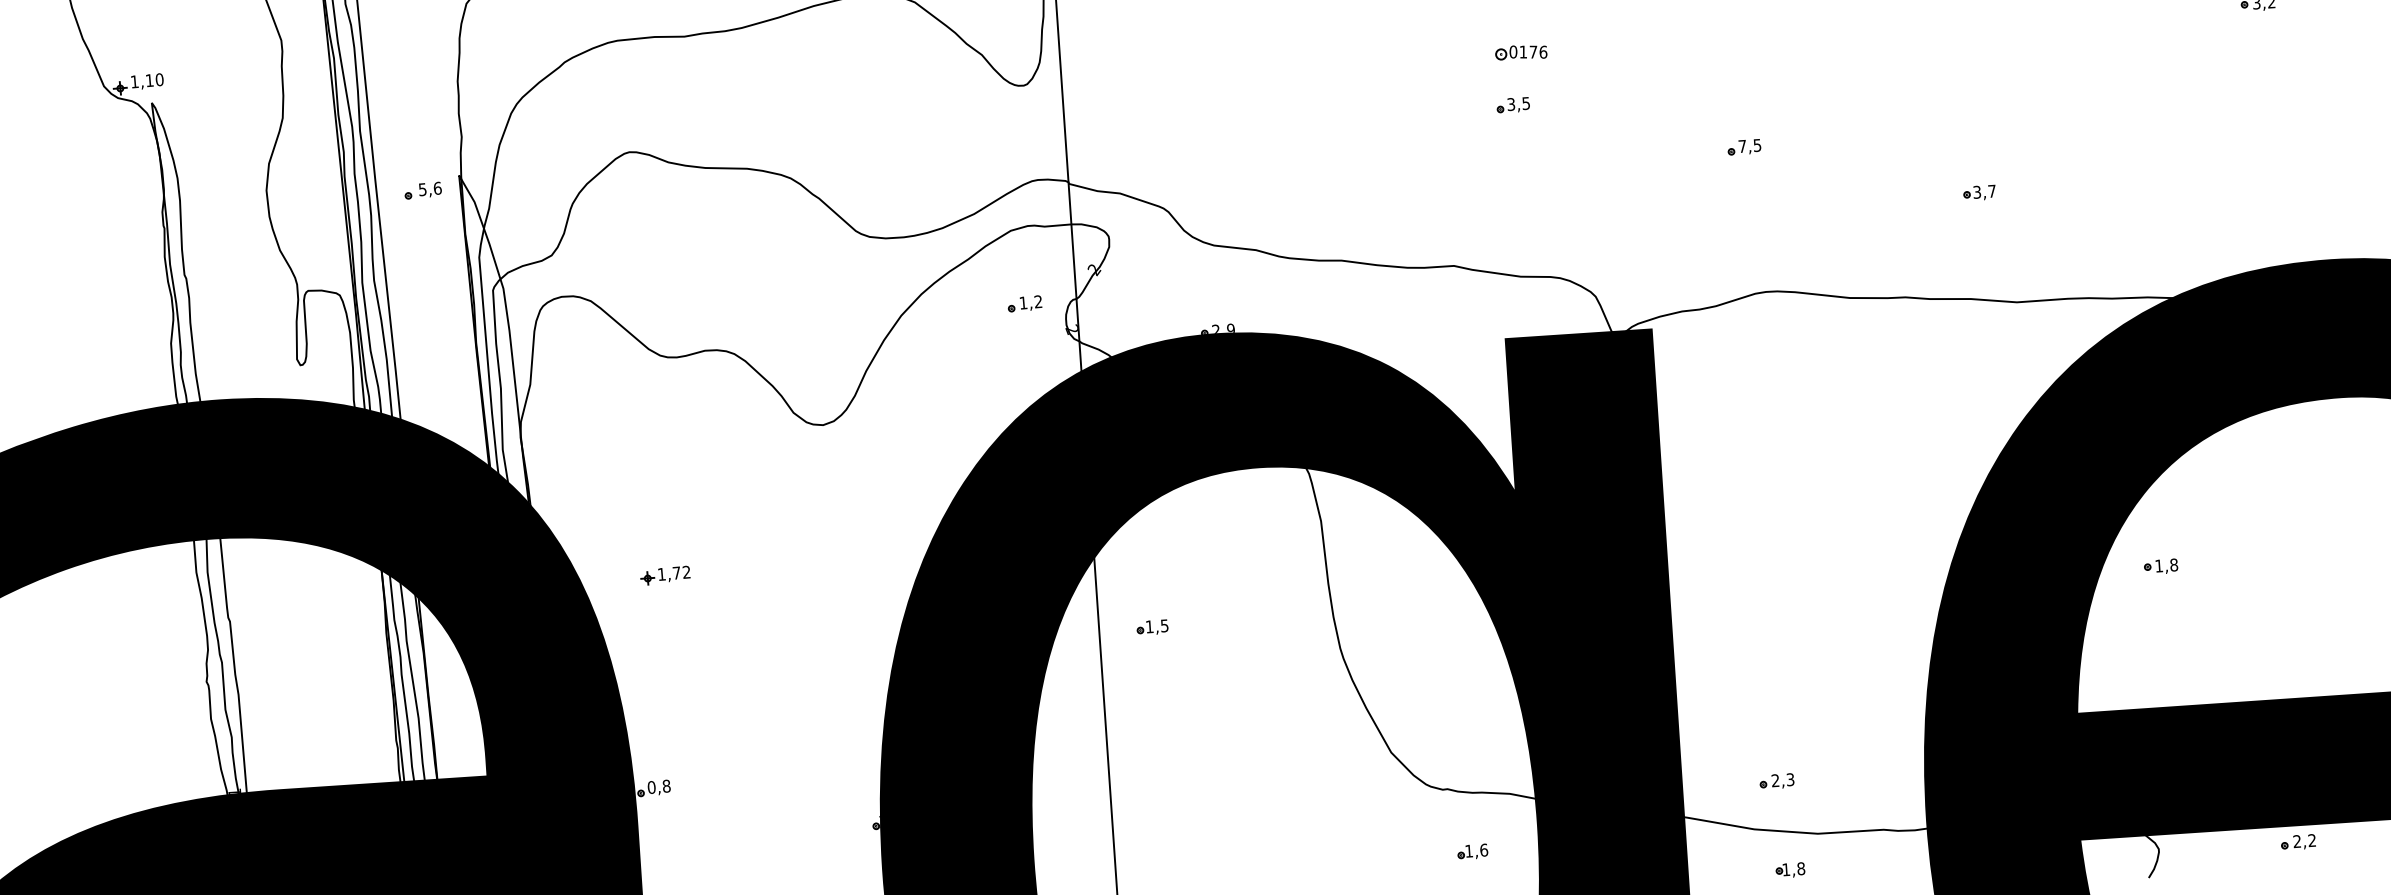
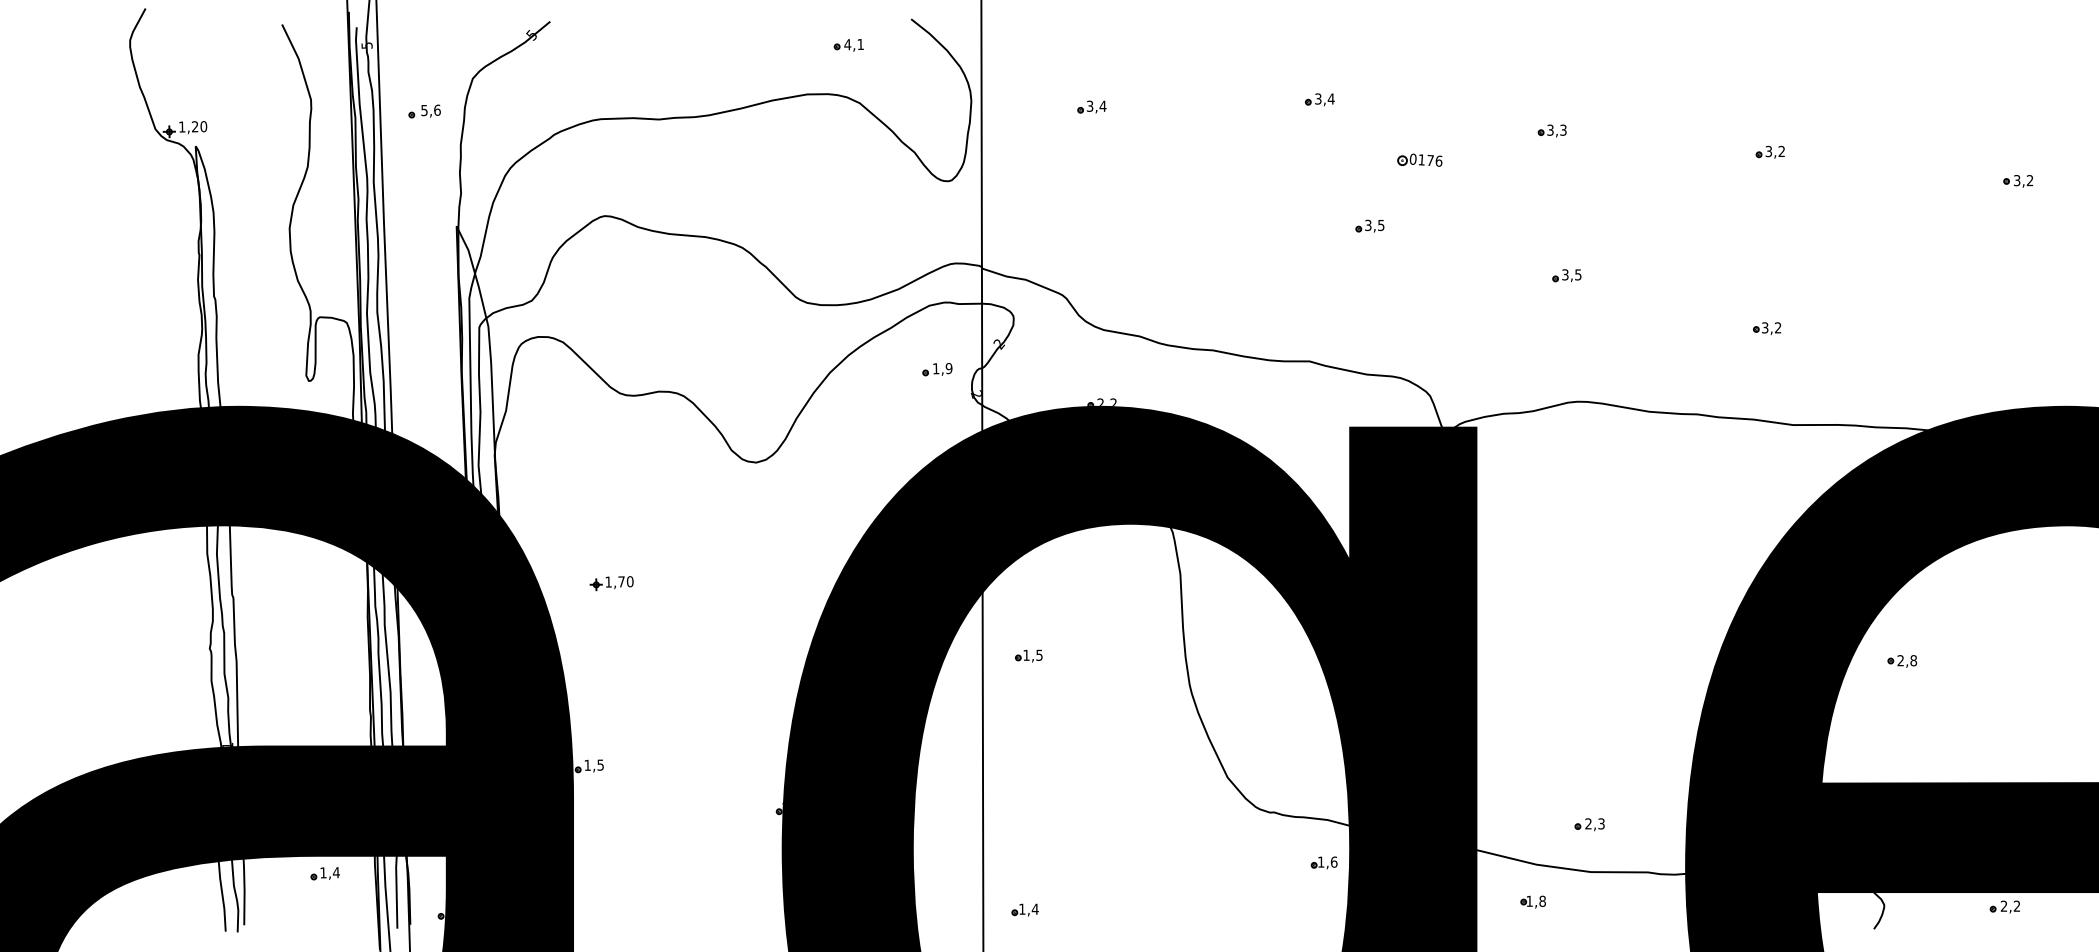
part: (1520, 51) -> (1419, 159), moved
text: (148, 80) -> (194, 126), 1,10 -> 1,20
text: (1742, 146) -> (1565, 274), 7,5 -> 3,5
part: (422, 190) -> (424, 111), moved
text: (1991, 190) -> (1777, 327), 3,7 -> 3,2
text: (1037, 301) -> (948, 368), 1,2 -> 1,9
text: (1230, 328) -> (1113, 402), 2,9 -> 2,2
text: (2158, 565) -> (1900, 660), 1,8 -> 2,8
text: (685, 572) -> (629, 581), 1,72 -> 1,70
part: (1776, 781) -> (1589, 824), moved
text: (659, 785) -> (594, 764), 0,8 -> 1,5
part: (1471, 851) -> (1323, 862), moved
part: (1789, 869) -> (1532, 901), moved

